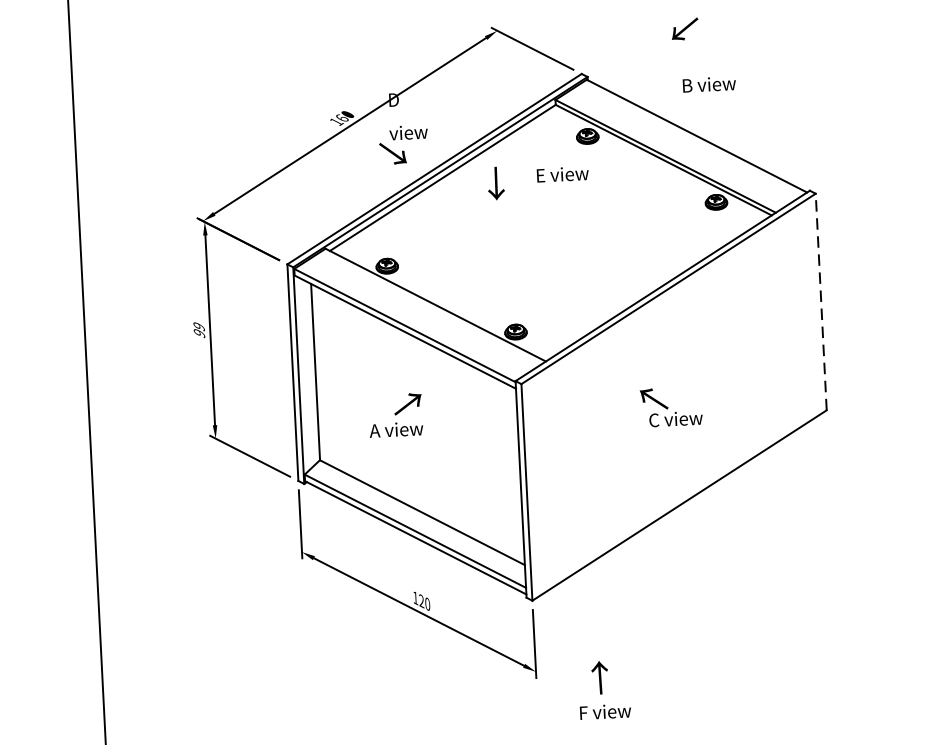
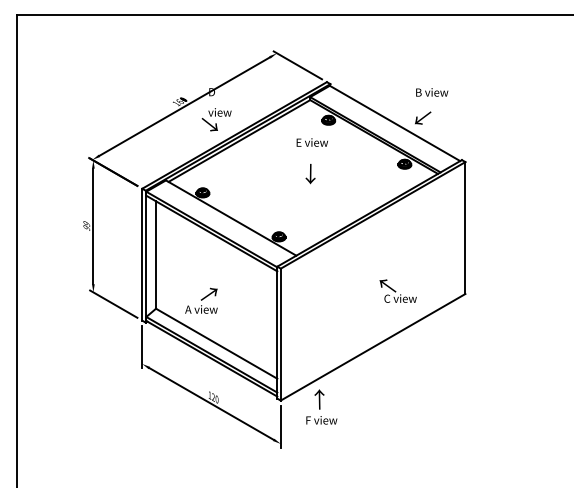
text: (685, 28) -> (423, 117), moved
text: (709, 84) -> (432, 92), moved
text: (496, 184) -> (310, 174), moved
line: (821, 302) -> (465, 228), dashed -> solid
text: (670, 405) -> (397, 290), moved
text: (395, 414) -> (201, 300), moved
text: (603, 689) -> (321, 406), moved

